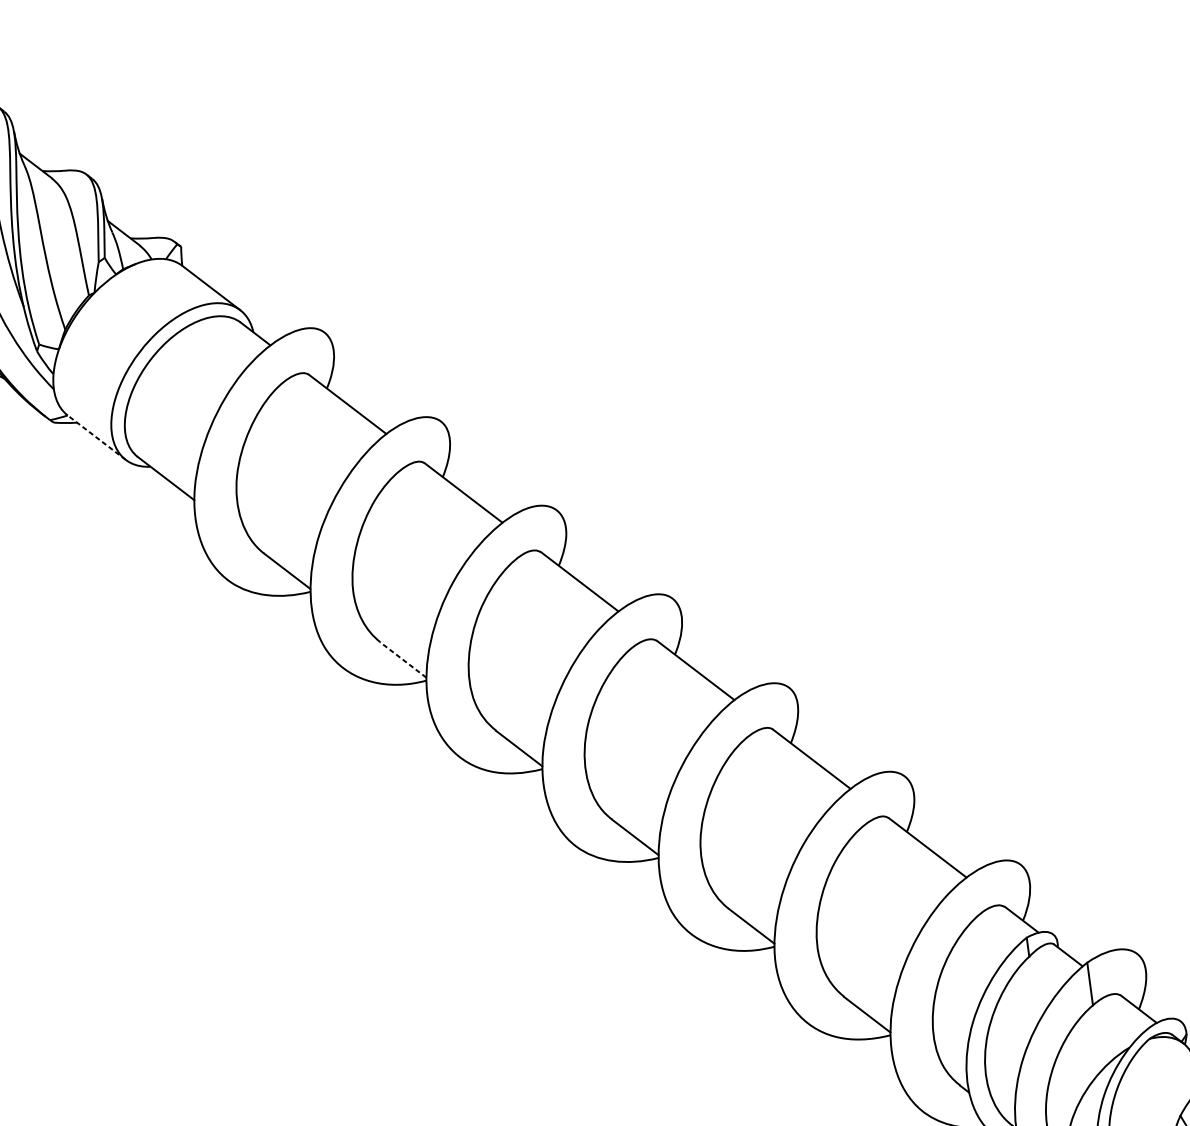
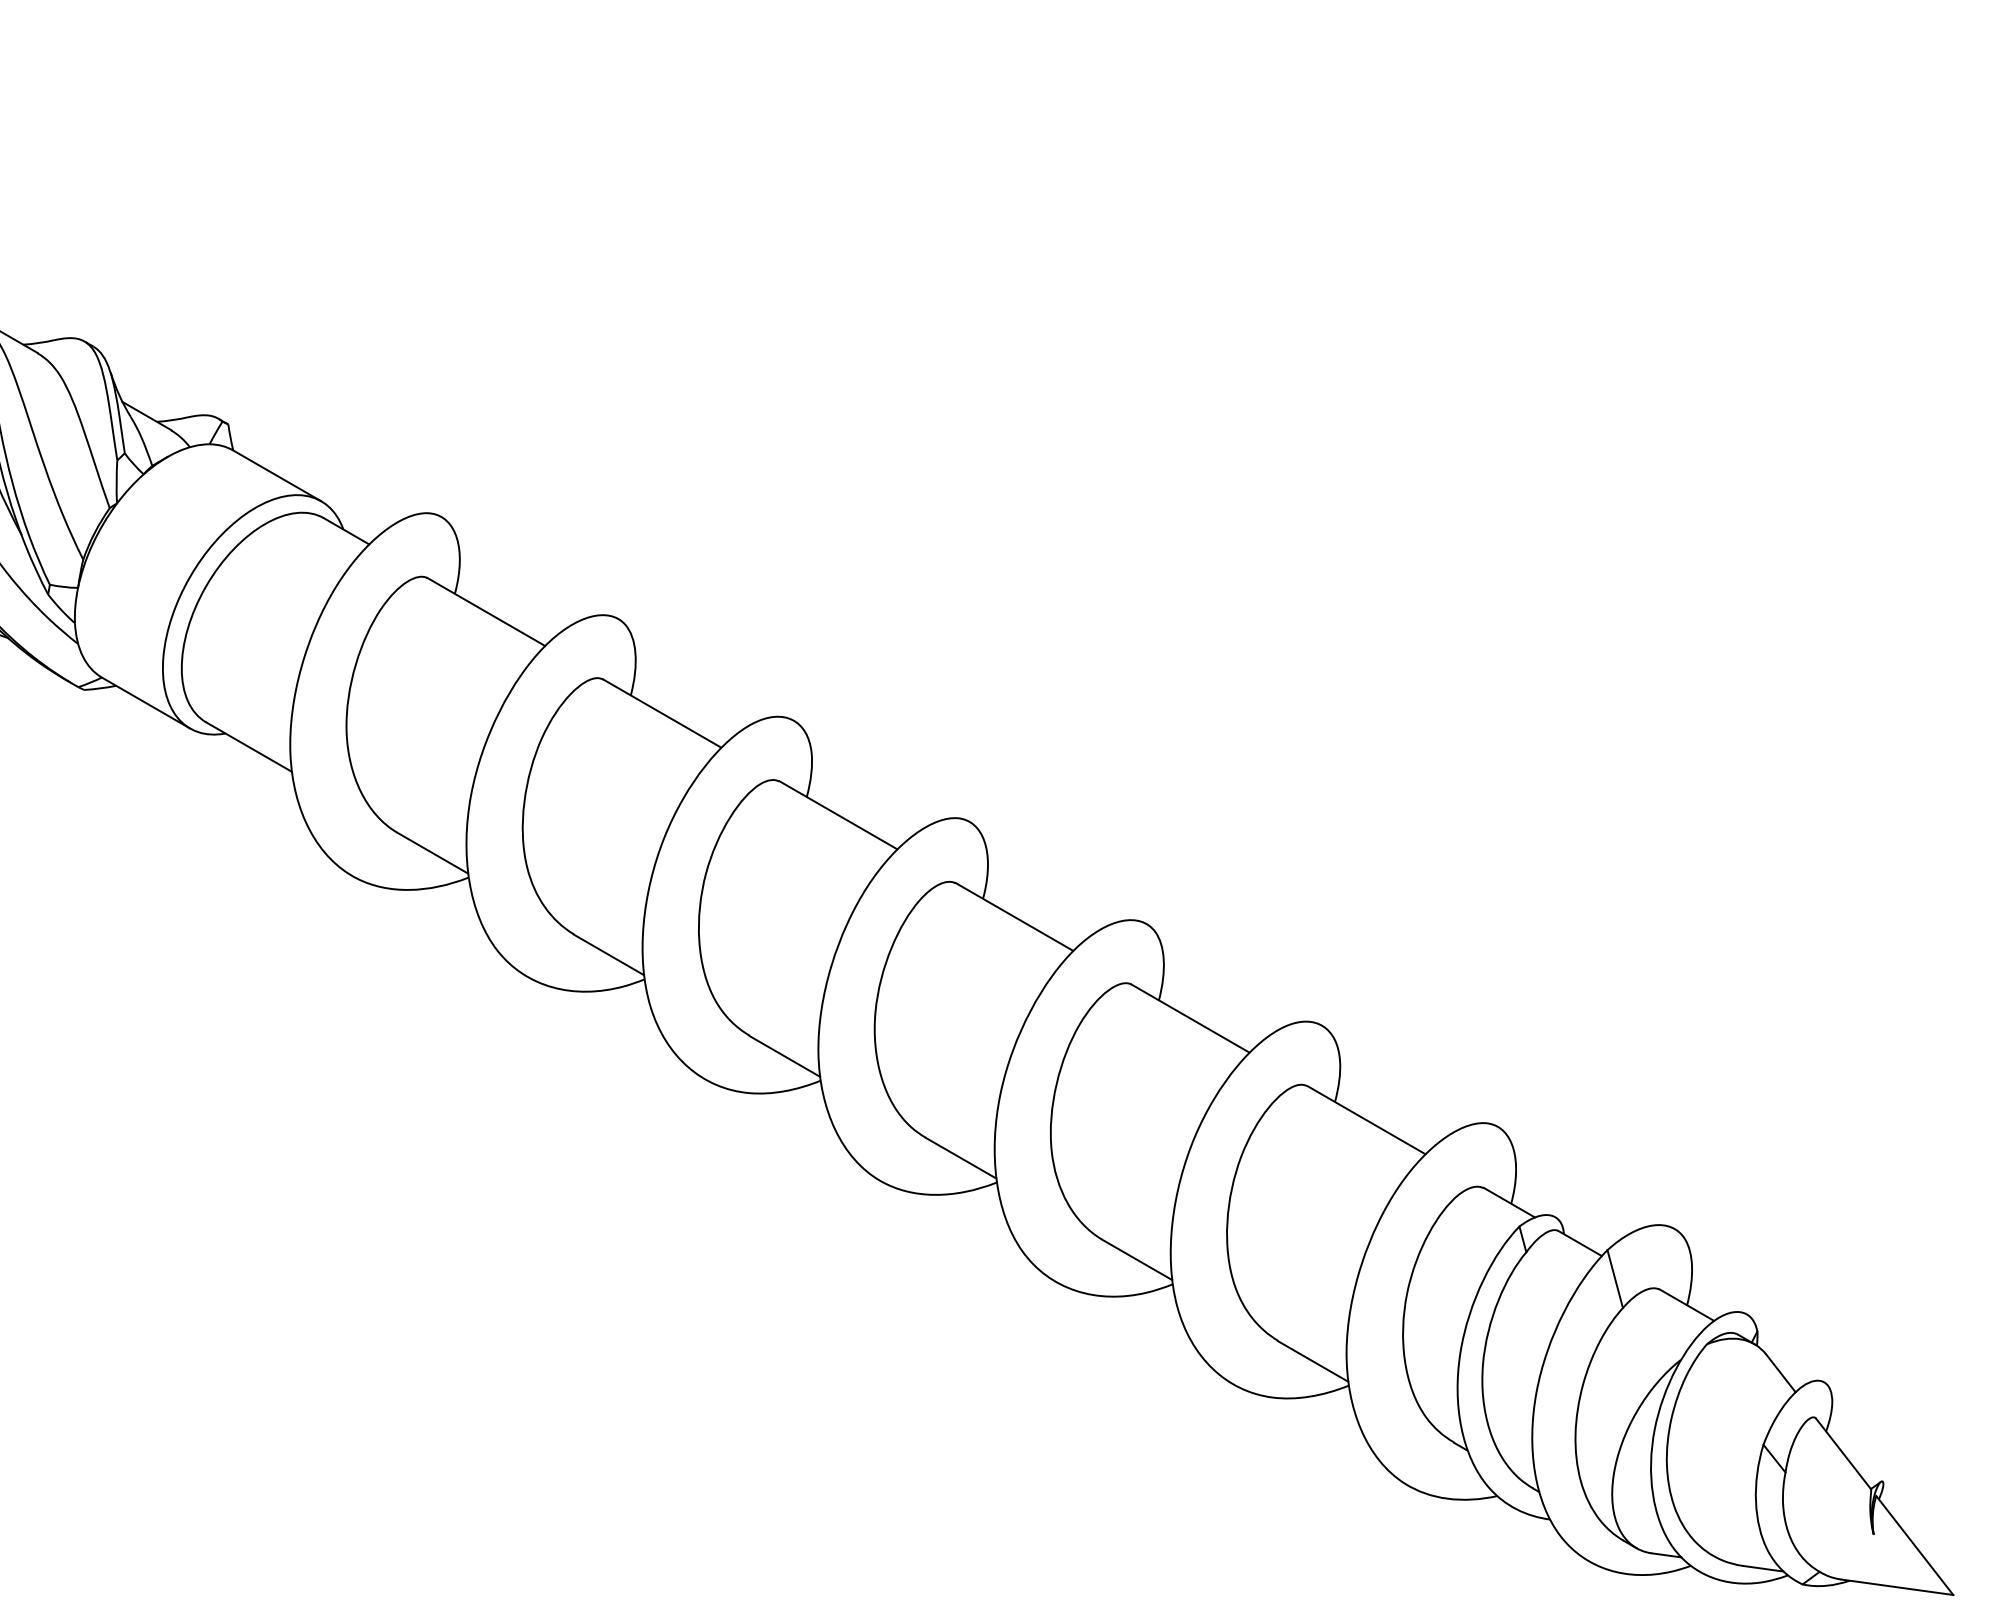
line: (97, 438) -> (146, 703), dashed -> solid
line: (402, 659) -> (608, 954), dashed -> solid

